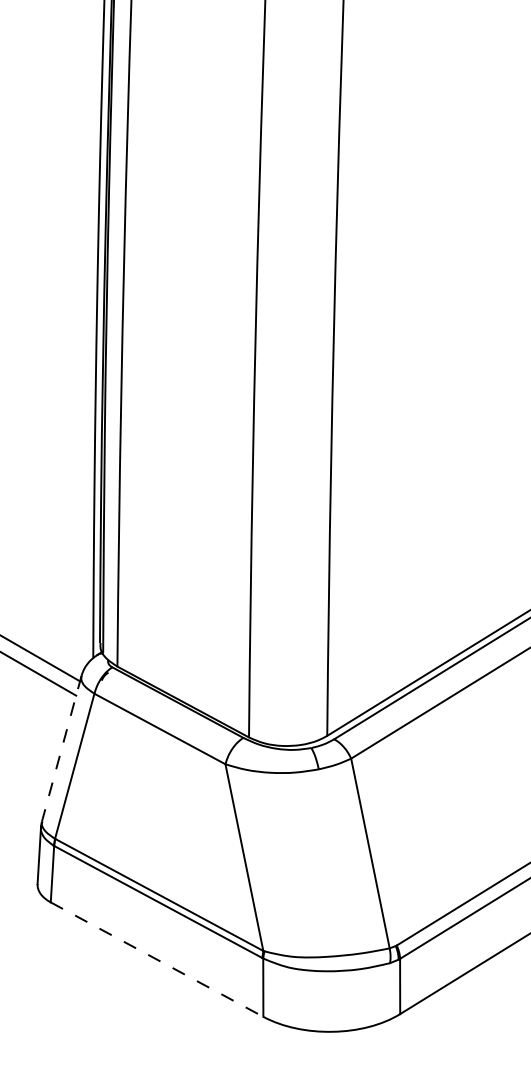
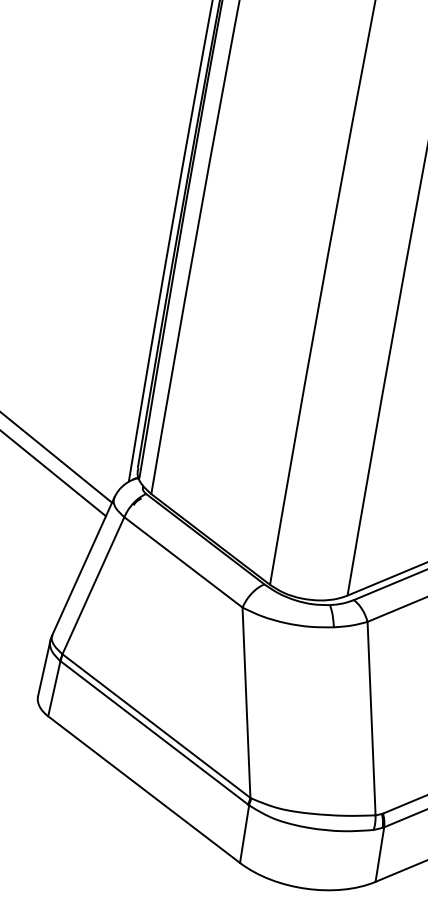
line: (61, 749) -> (82, 567), dashed -> solid
line: (157, 959) -> (144, 789), dashed -> solid

